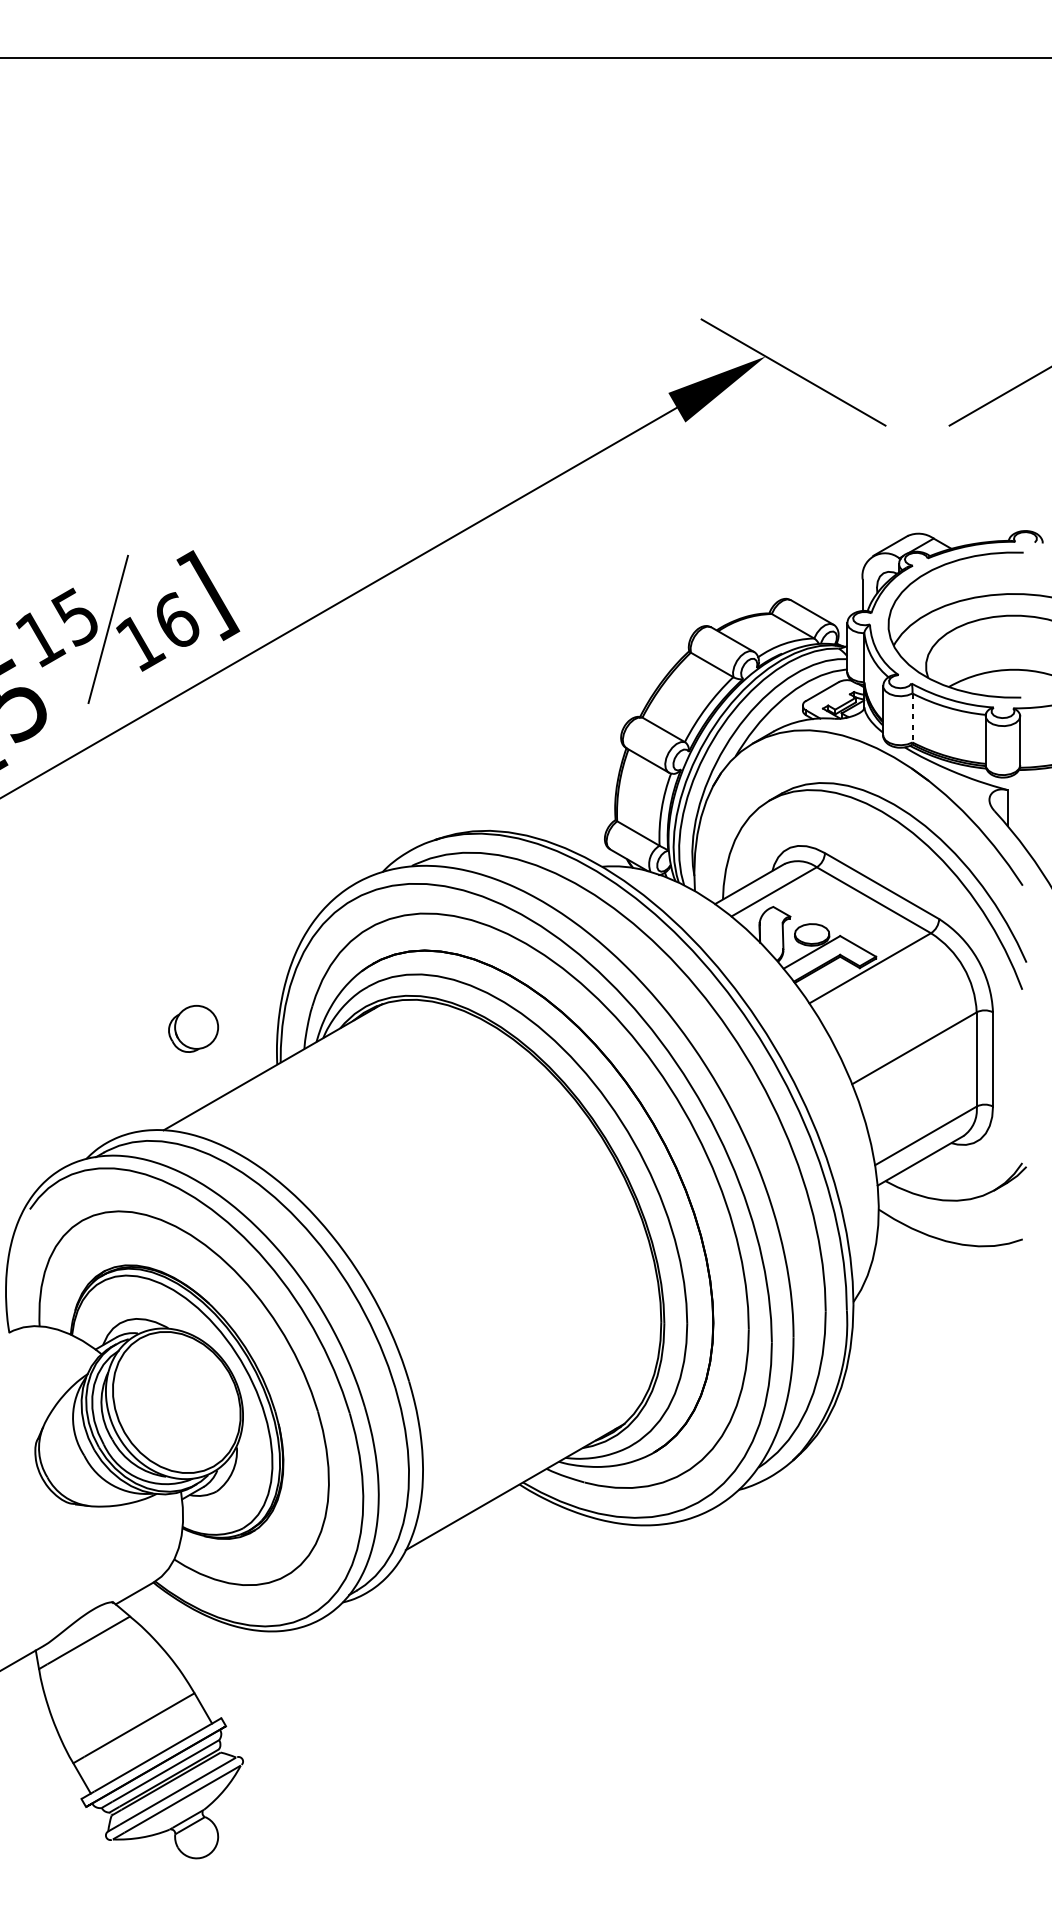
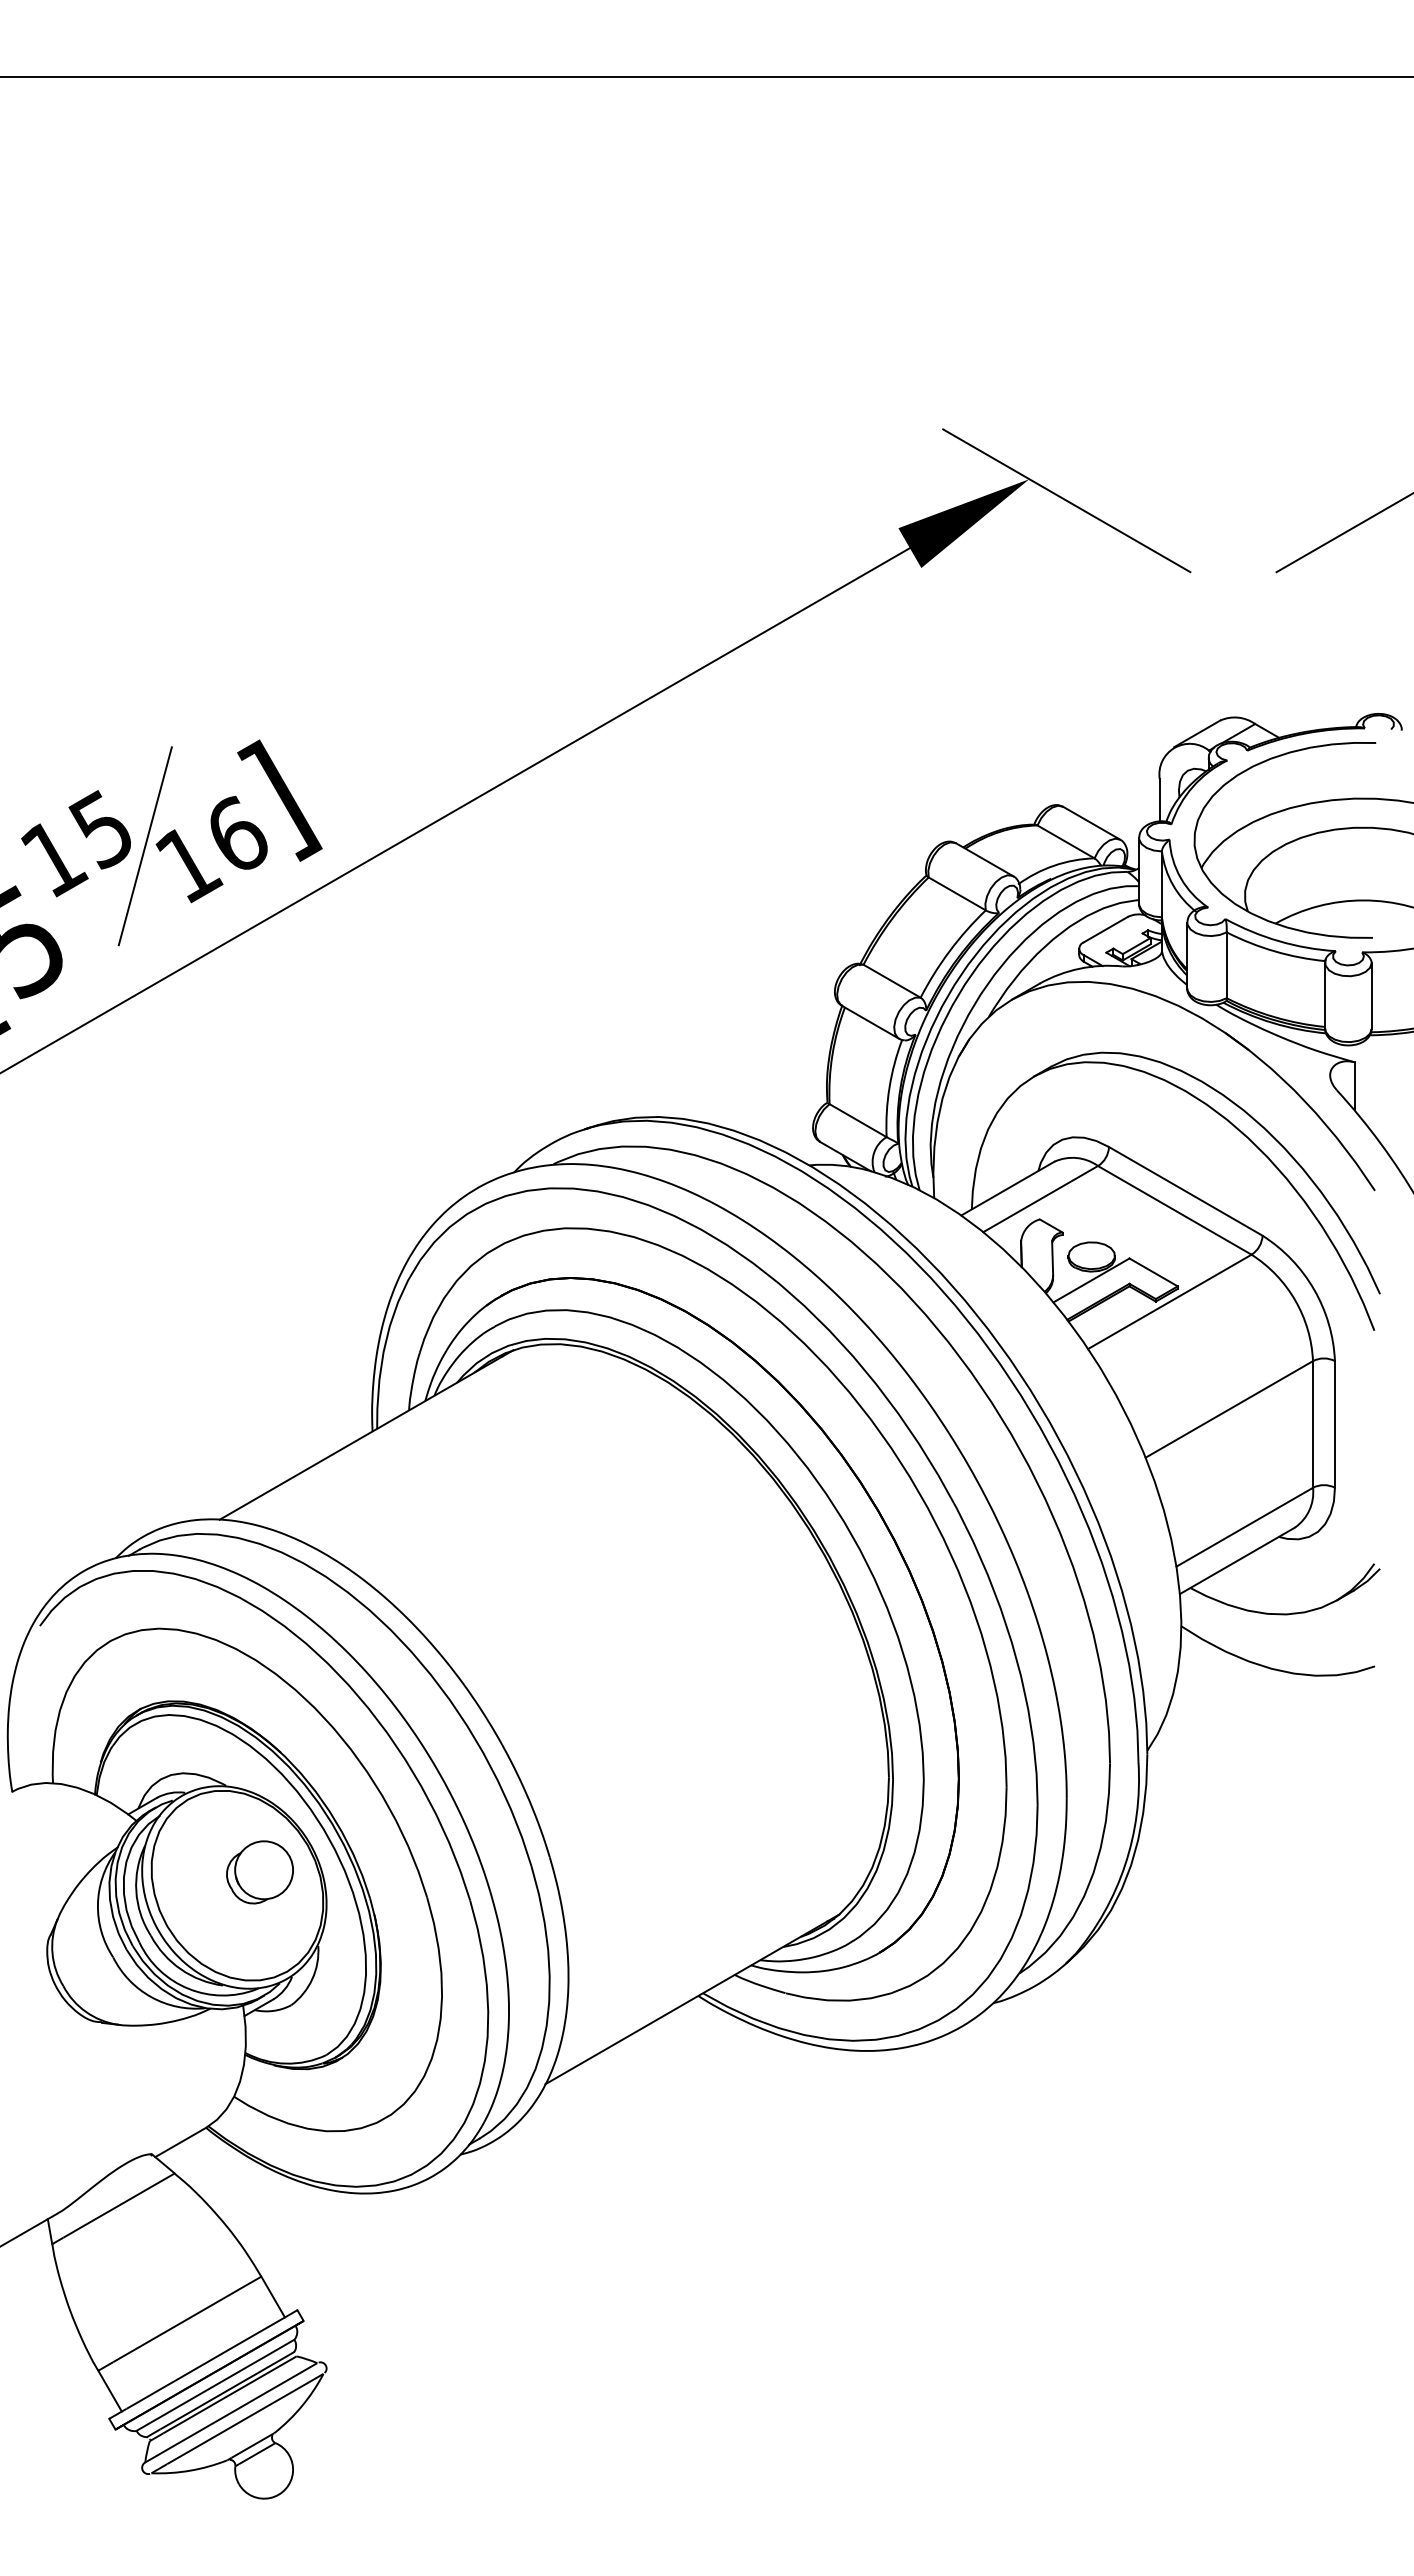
line: (912, 718) -> (1226, 965), dashed -> solid
part: (193, 1029) -> (259, 1872), moved

